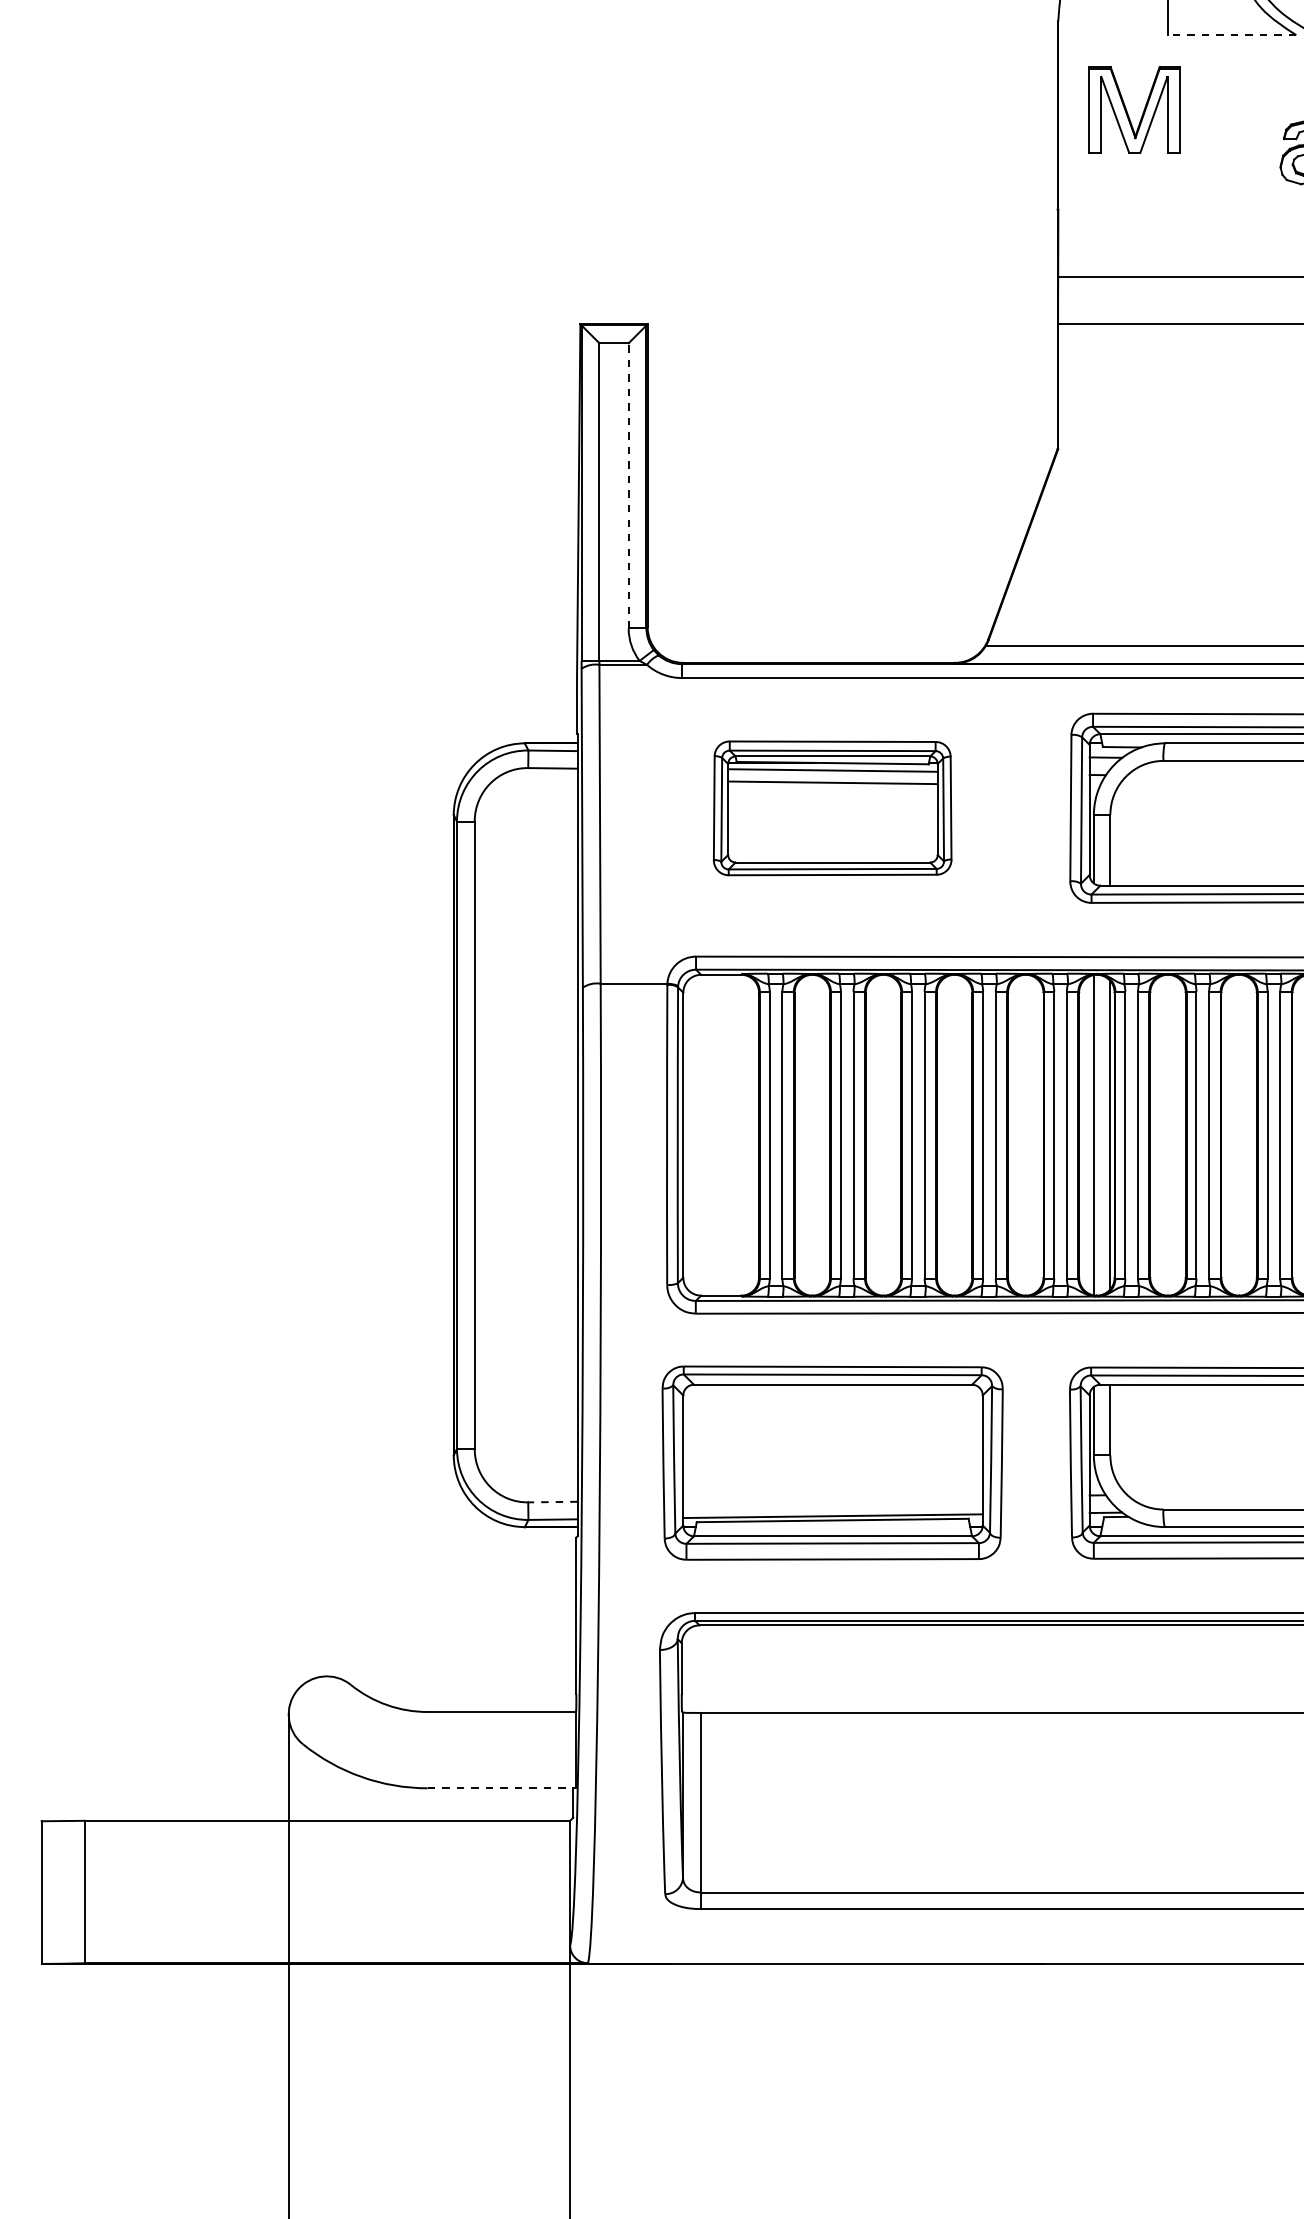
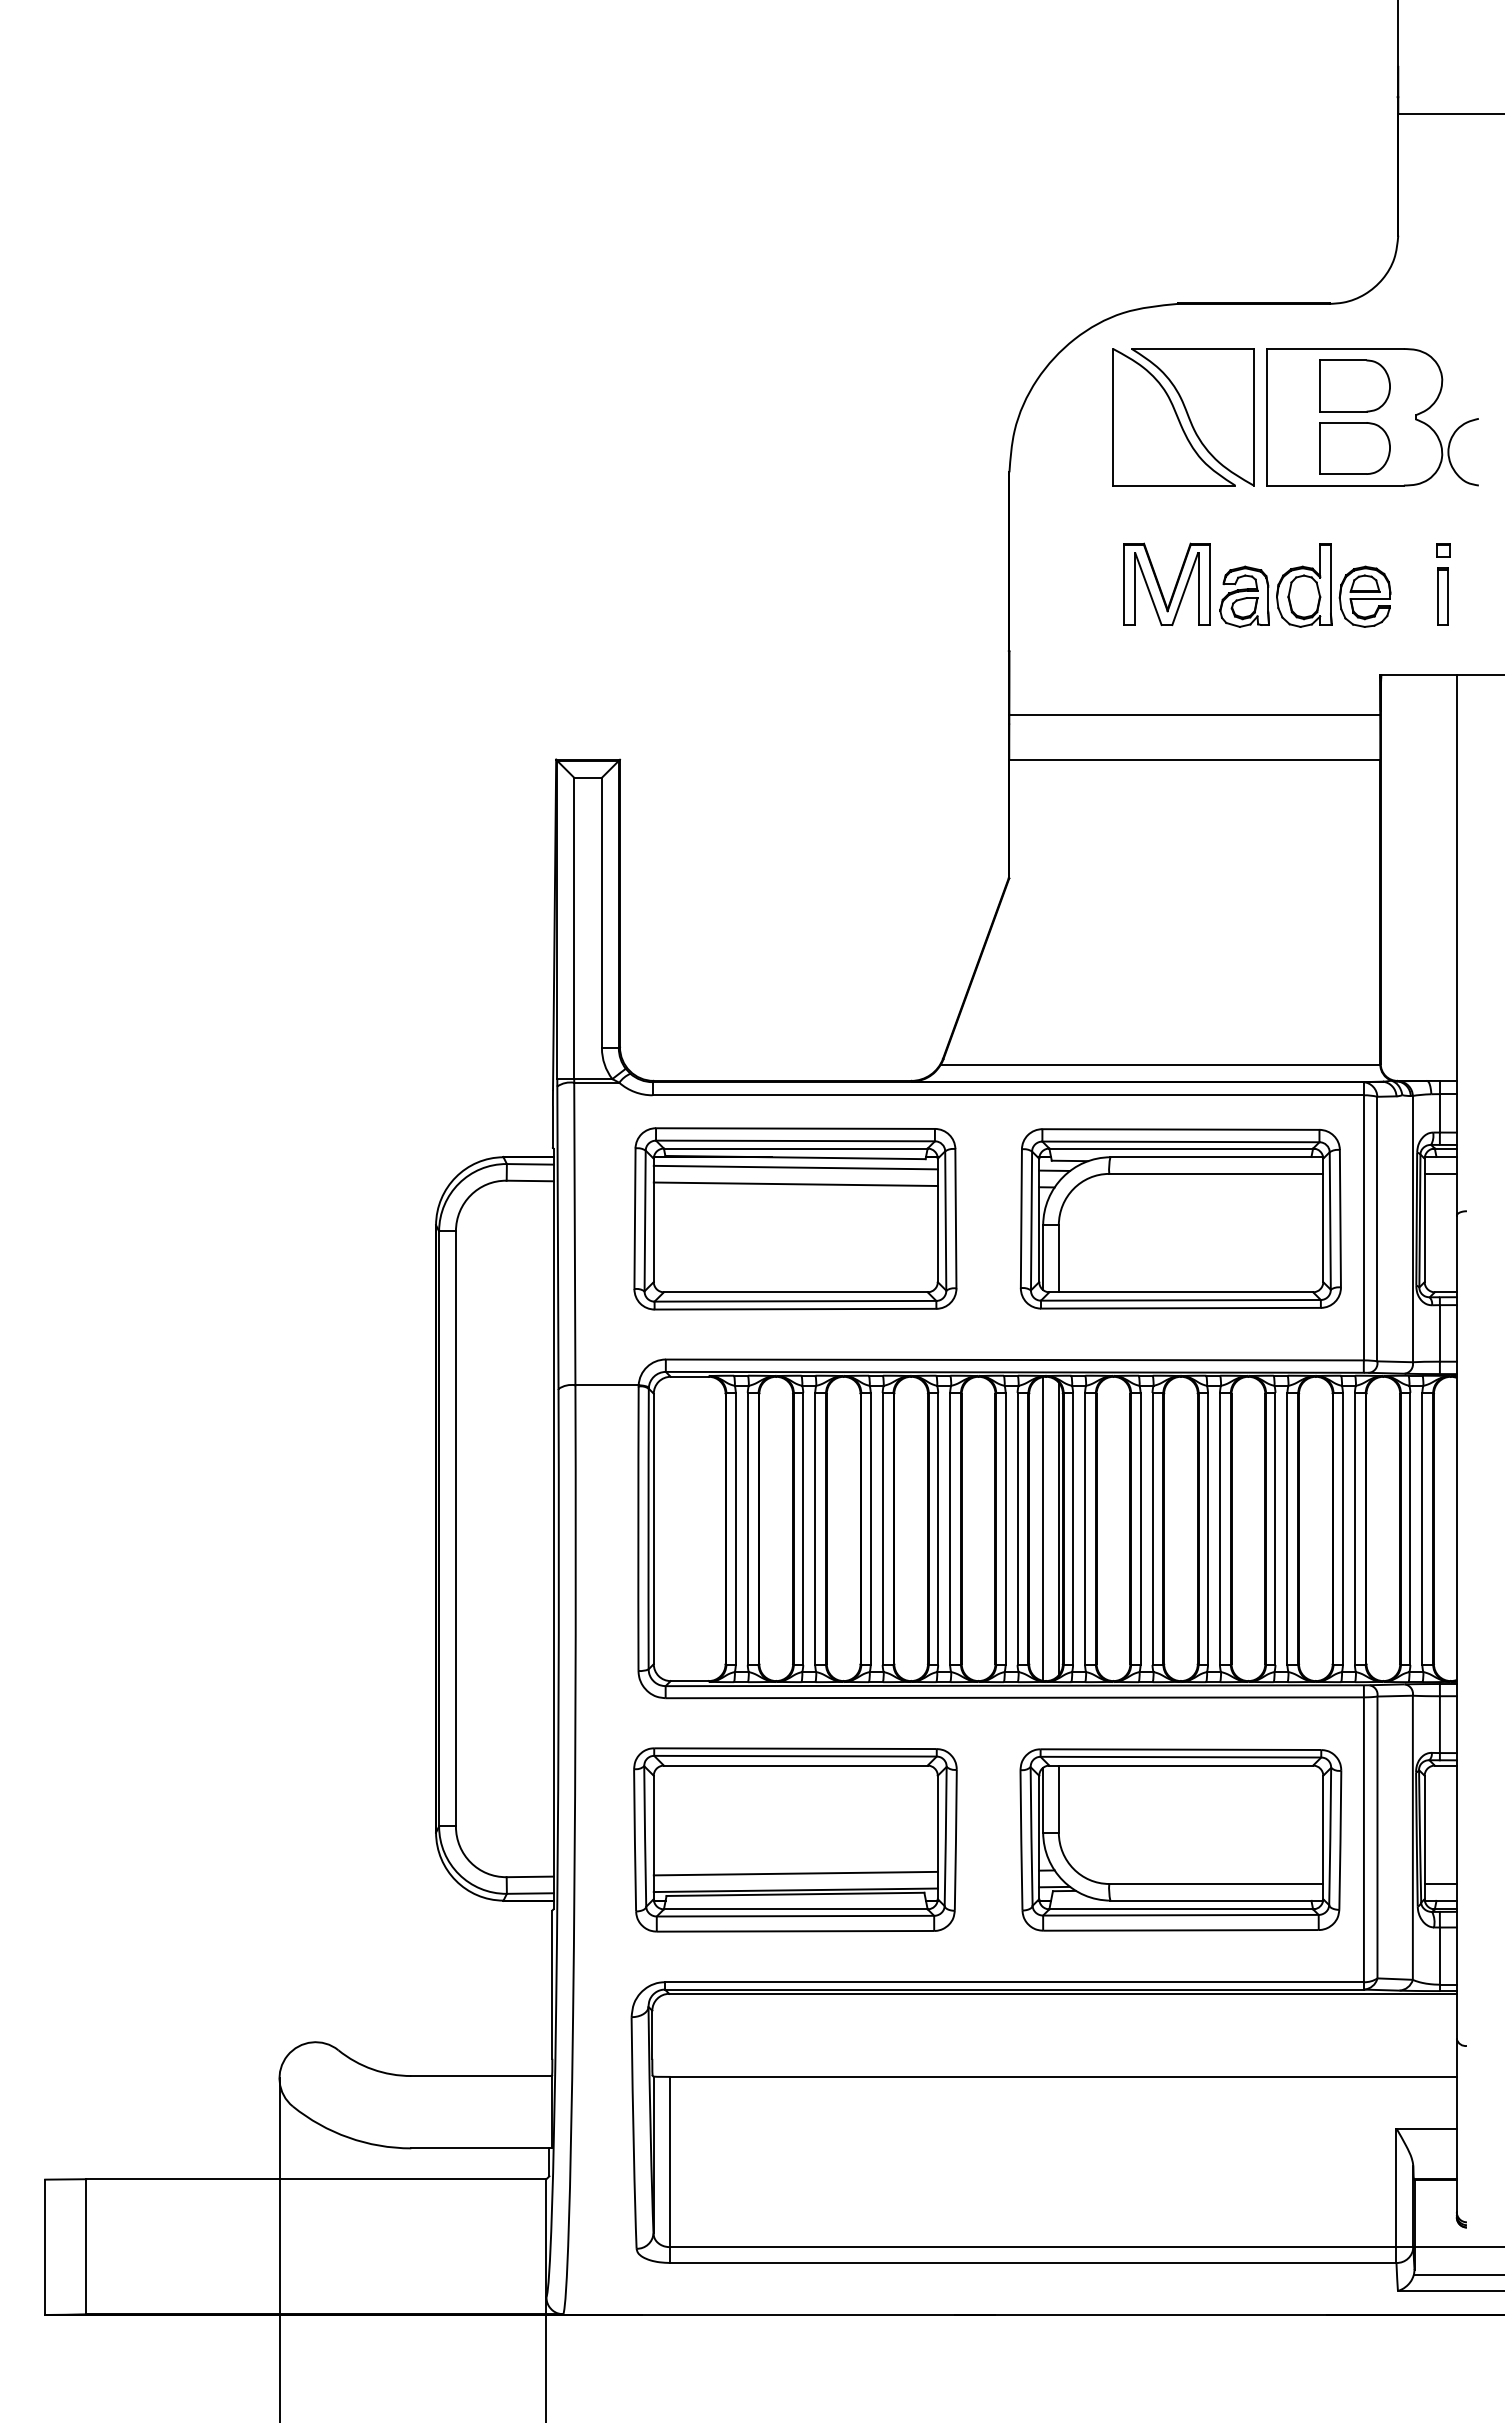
line: (1231, 35) -> (1173, 485), dashed -> solid
part: (1127, 112) -> (1160, 586), moved
line: (628, 485) -> (601, 912), dashed -> solid
part: (832, 807) -> (795, 1218), size x1.43
line: (832, 1498) -> (795, 1873), added
line: (552, 1501) -> (529, 1876), dashed -> solid
line: (502, 1788) -> (482, 2148), dashed -> solid

